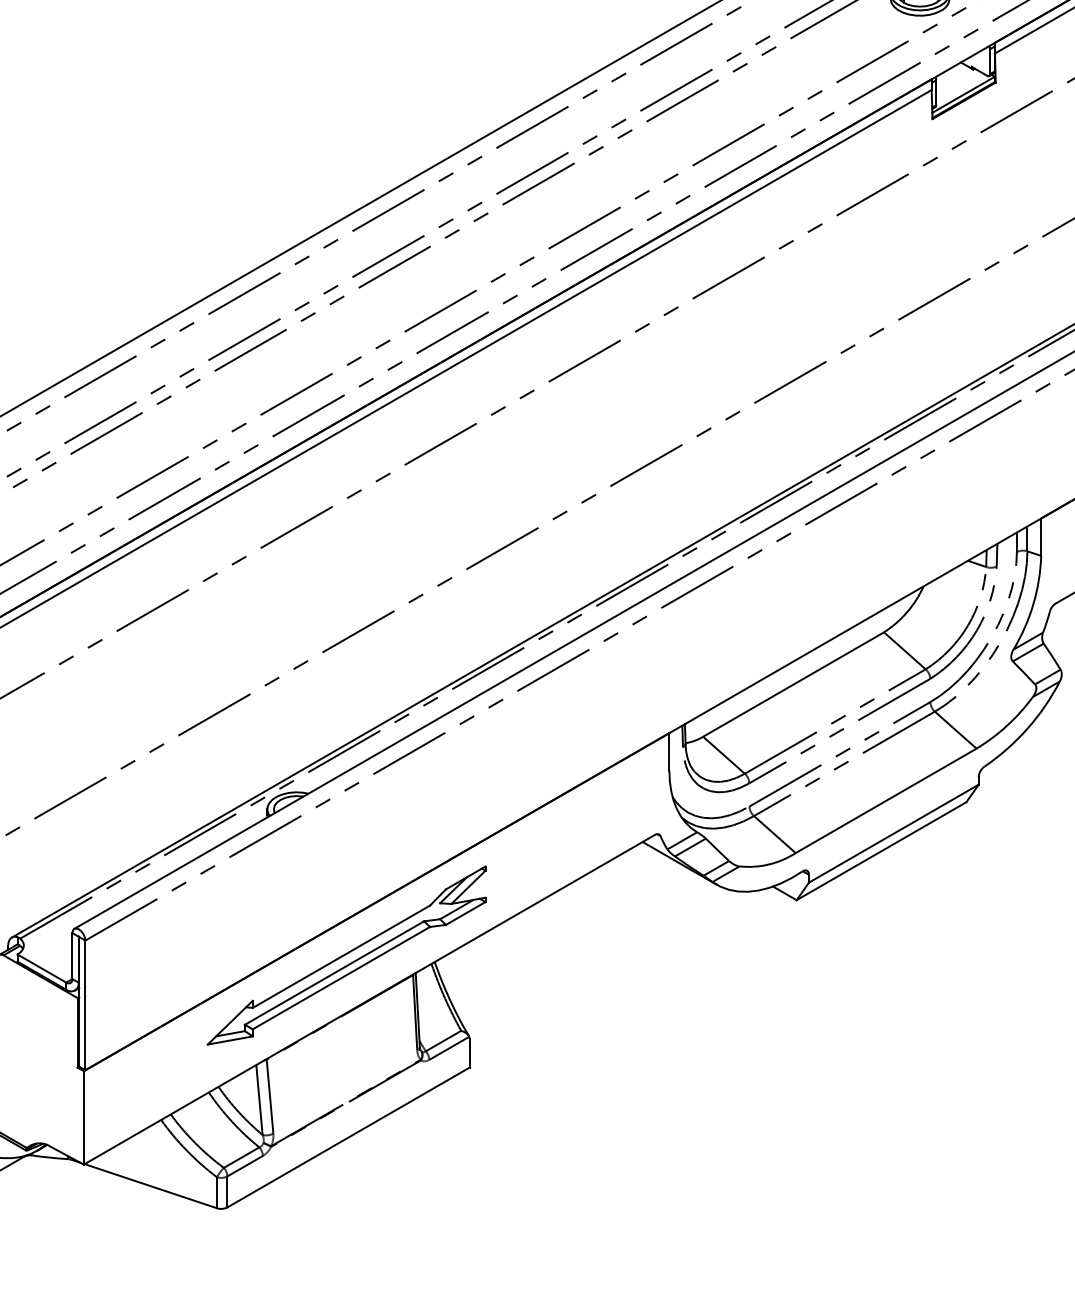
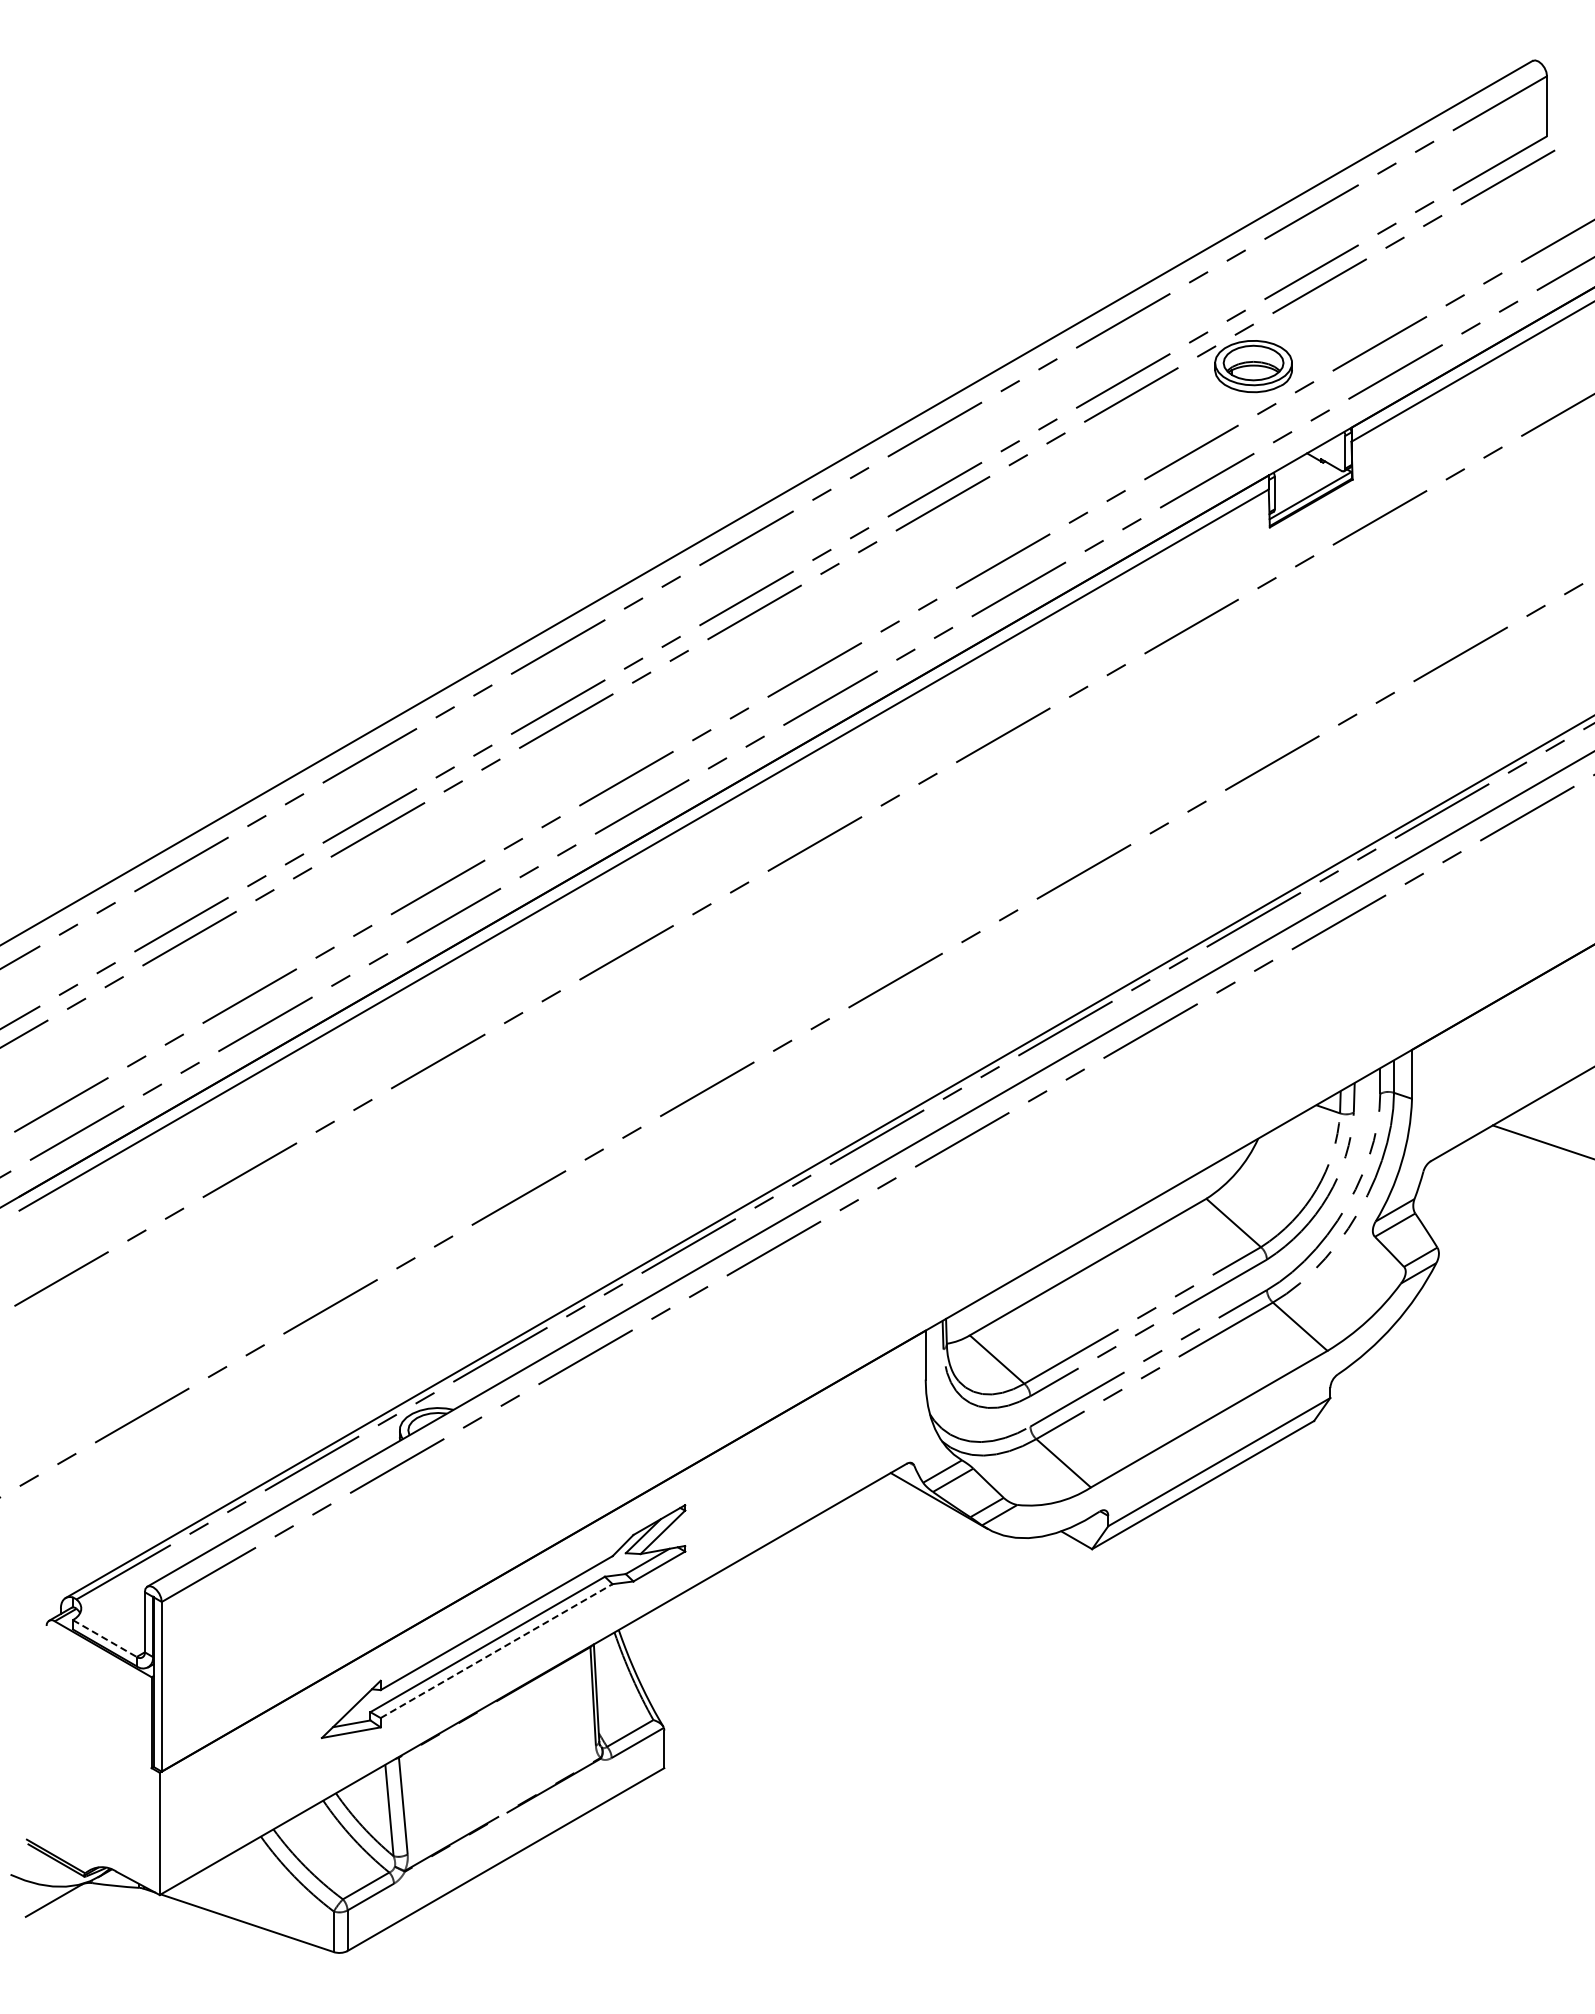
line: (41, 968) -> (104, 1638), solid -> dashed
line: (341, 978) -> (496, 1651), solid -> dashed

